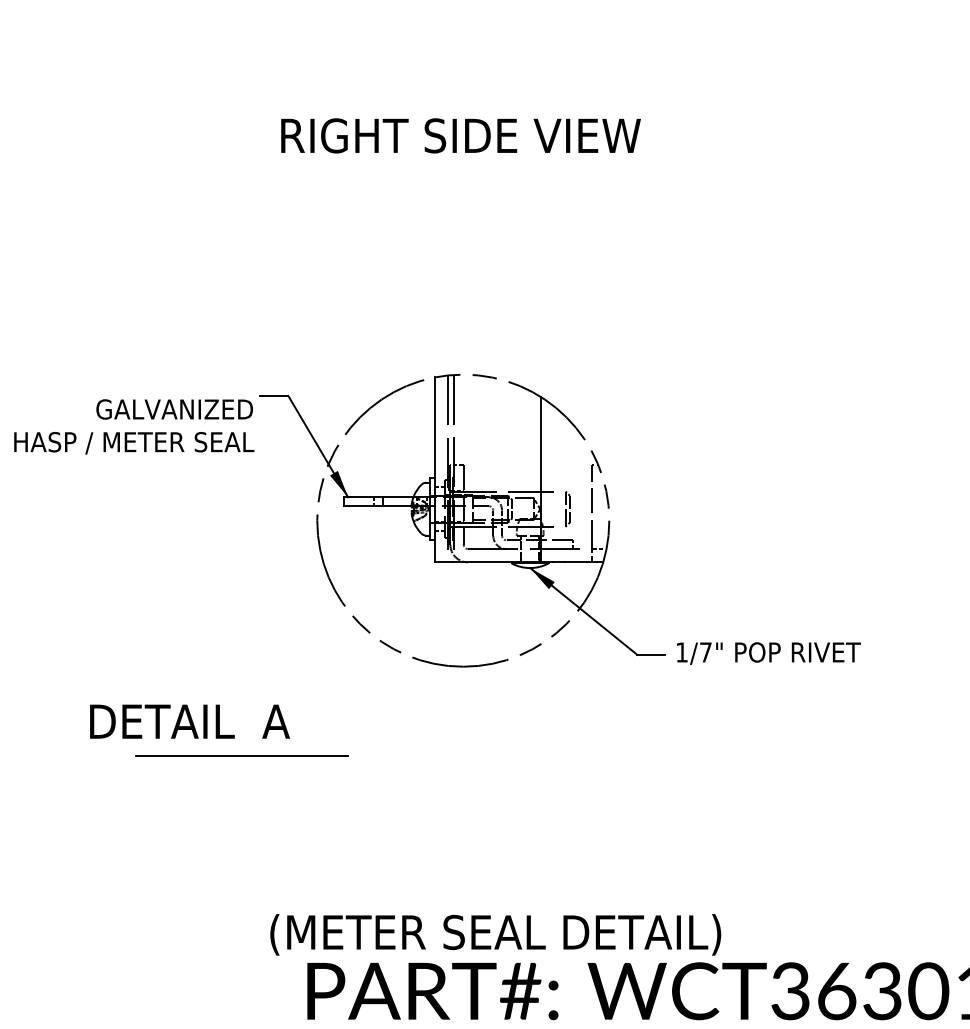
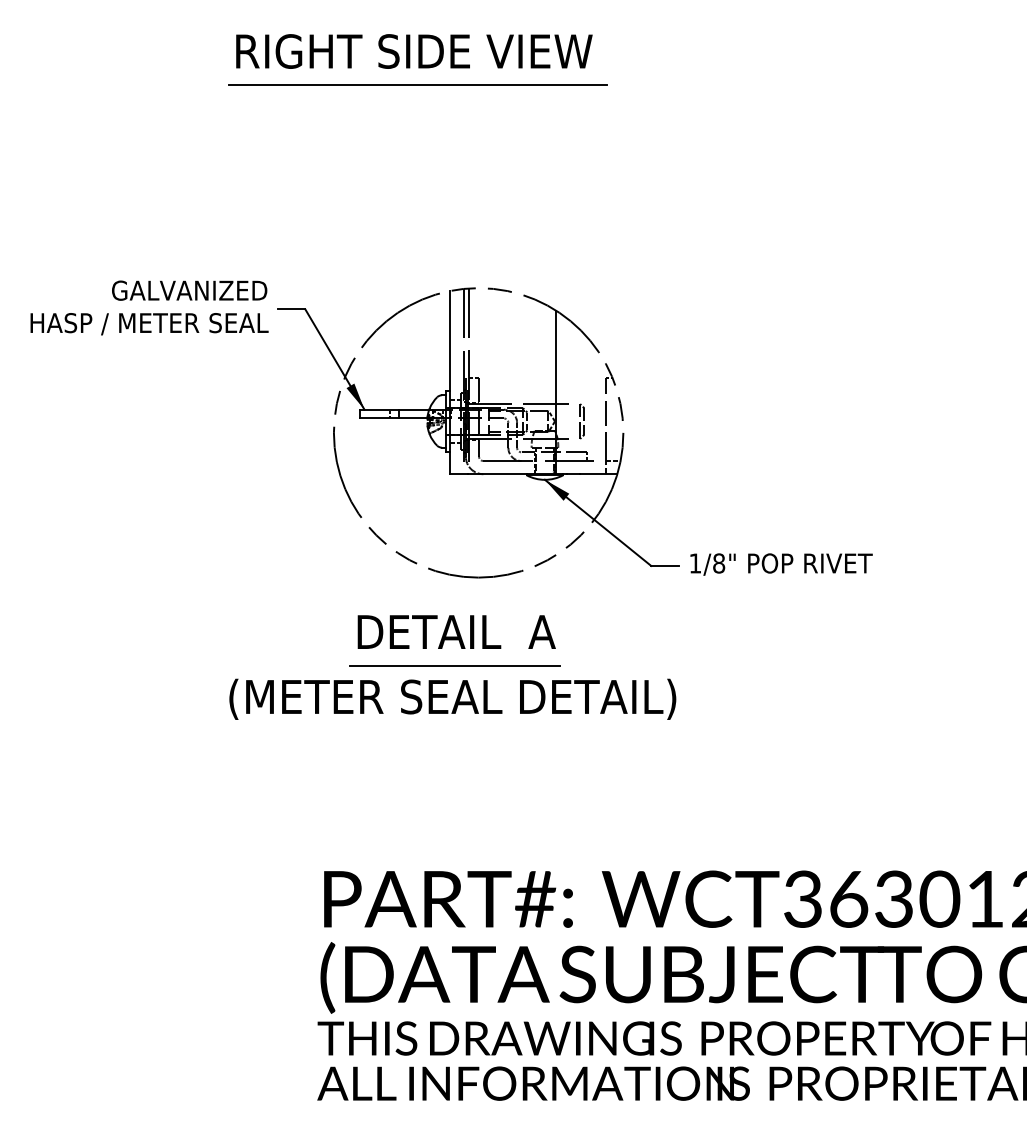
text: (461, 135) -> (414, 51), moved
line: (401, 169) -> (417, 84), added
text: (134, 426) -> (149, 307), moved
text: (706, 652) -> (719, 563), 1/7" -> 1/8"
text: (189, 721) -> (456, 631), moved
line: (241, 755) -> (454, 665), moved
text: (495, 933) -> (452, 698), moved

